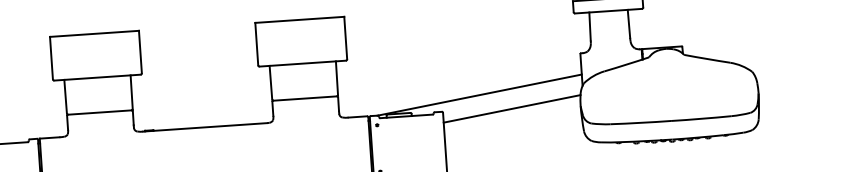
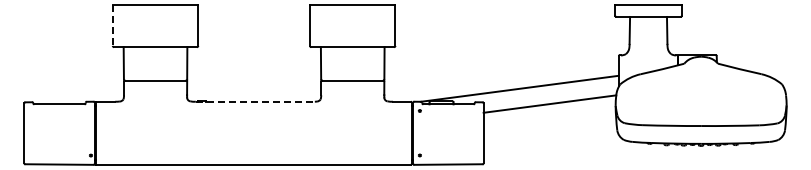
line: (51, 59) -> (112, 26), solid -> dashed
line: (205, 127) -> (255, 101), solid -> dashed

